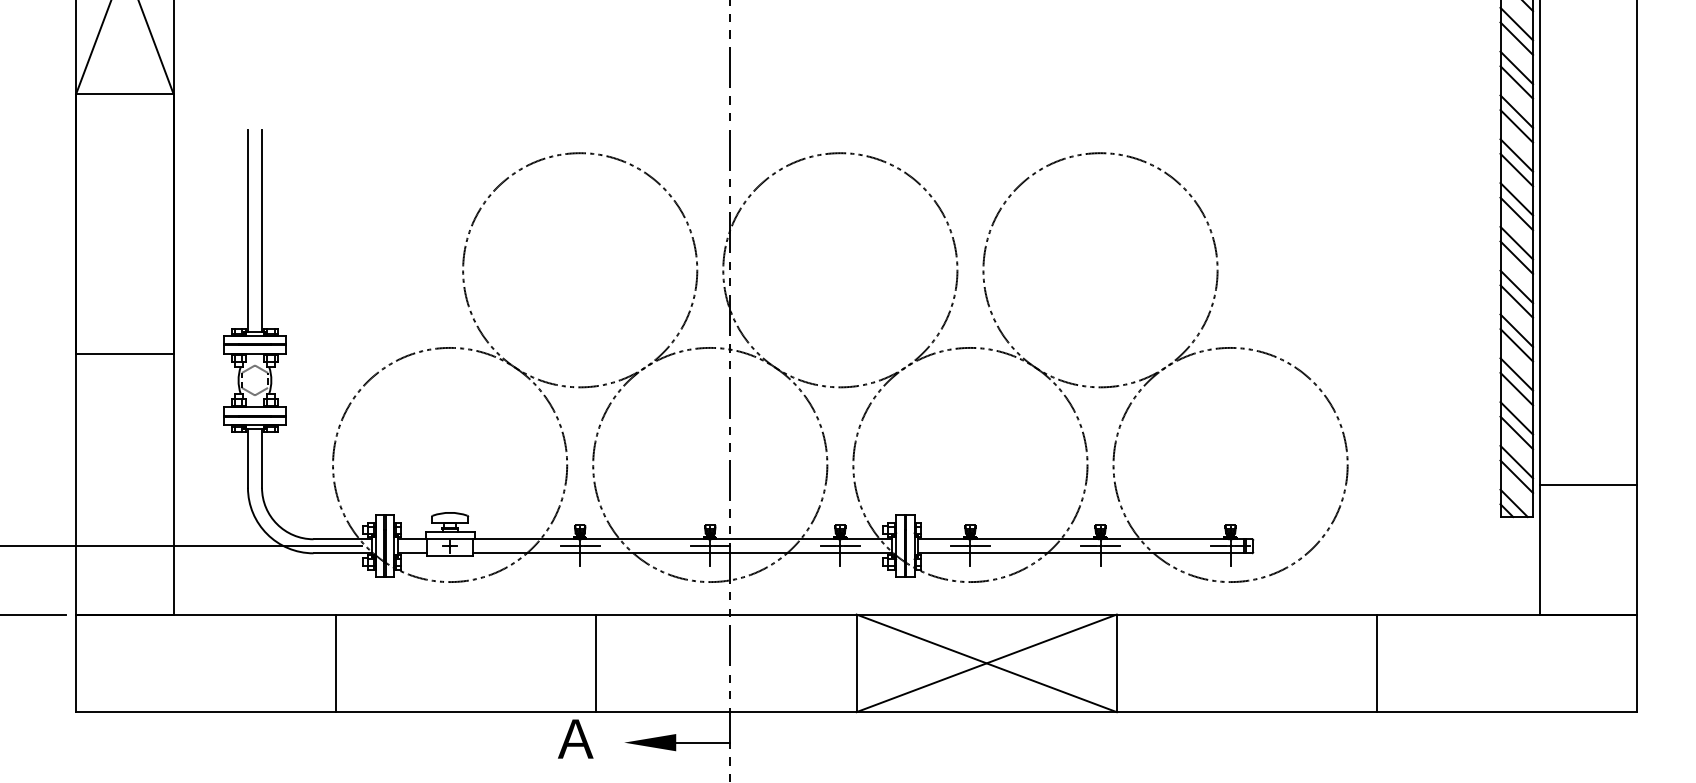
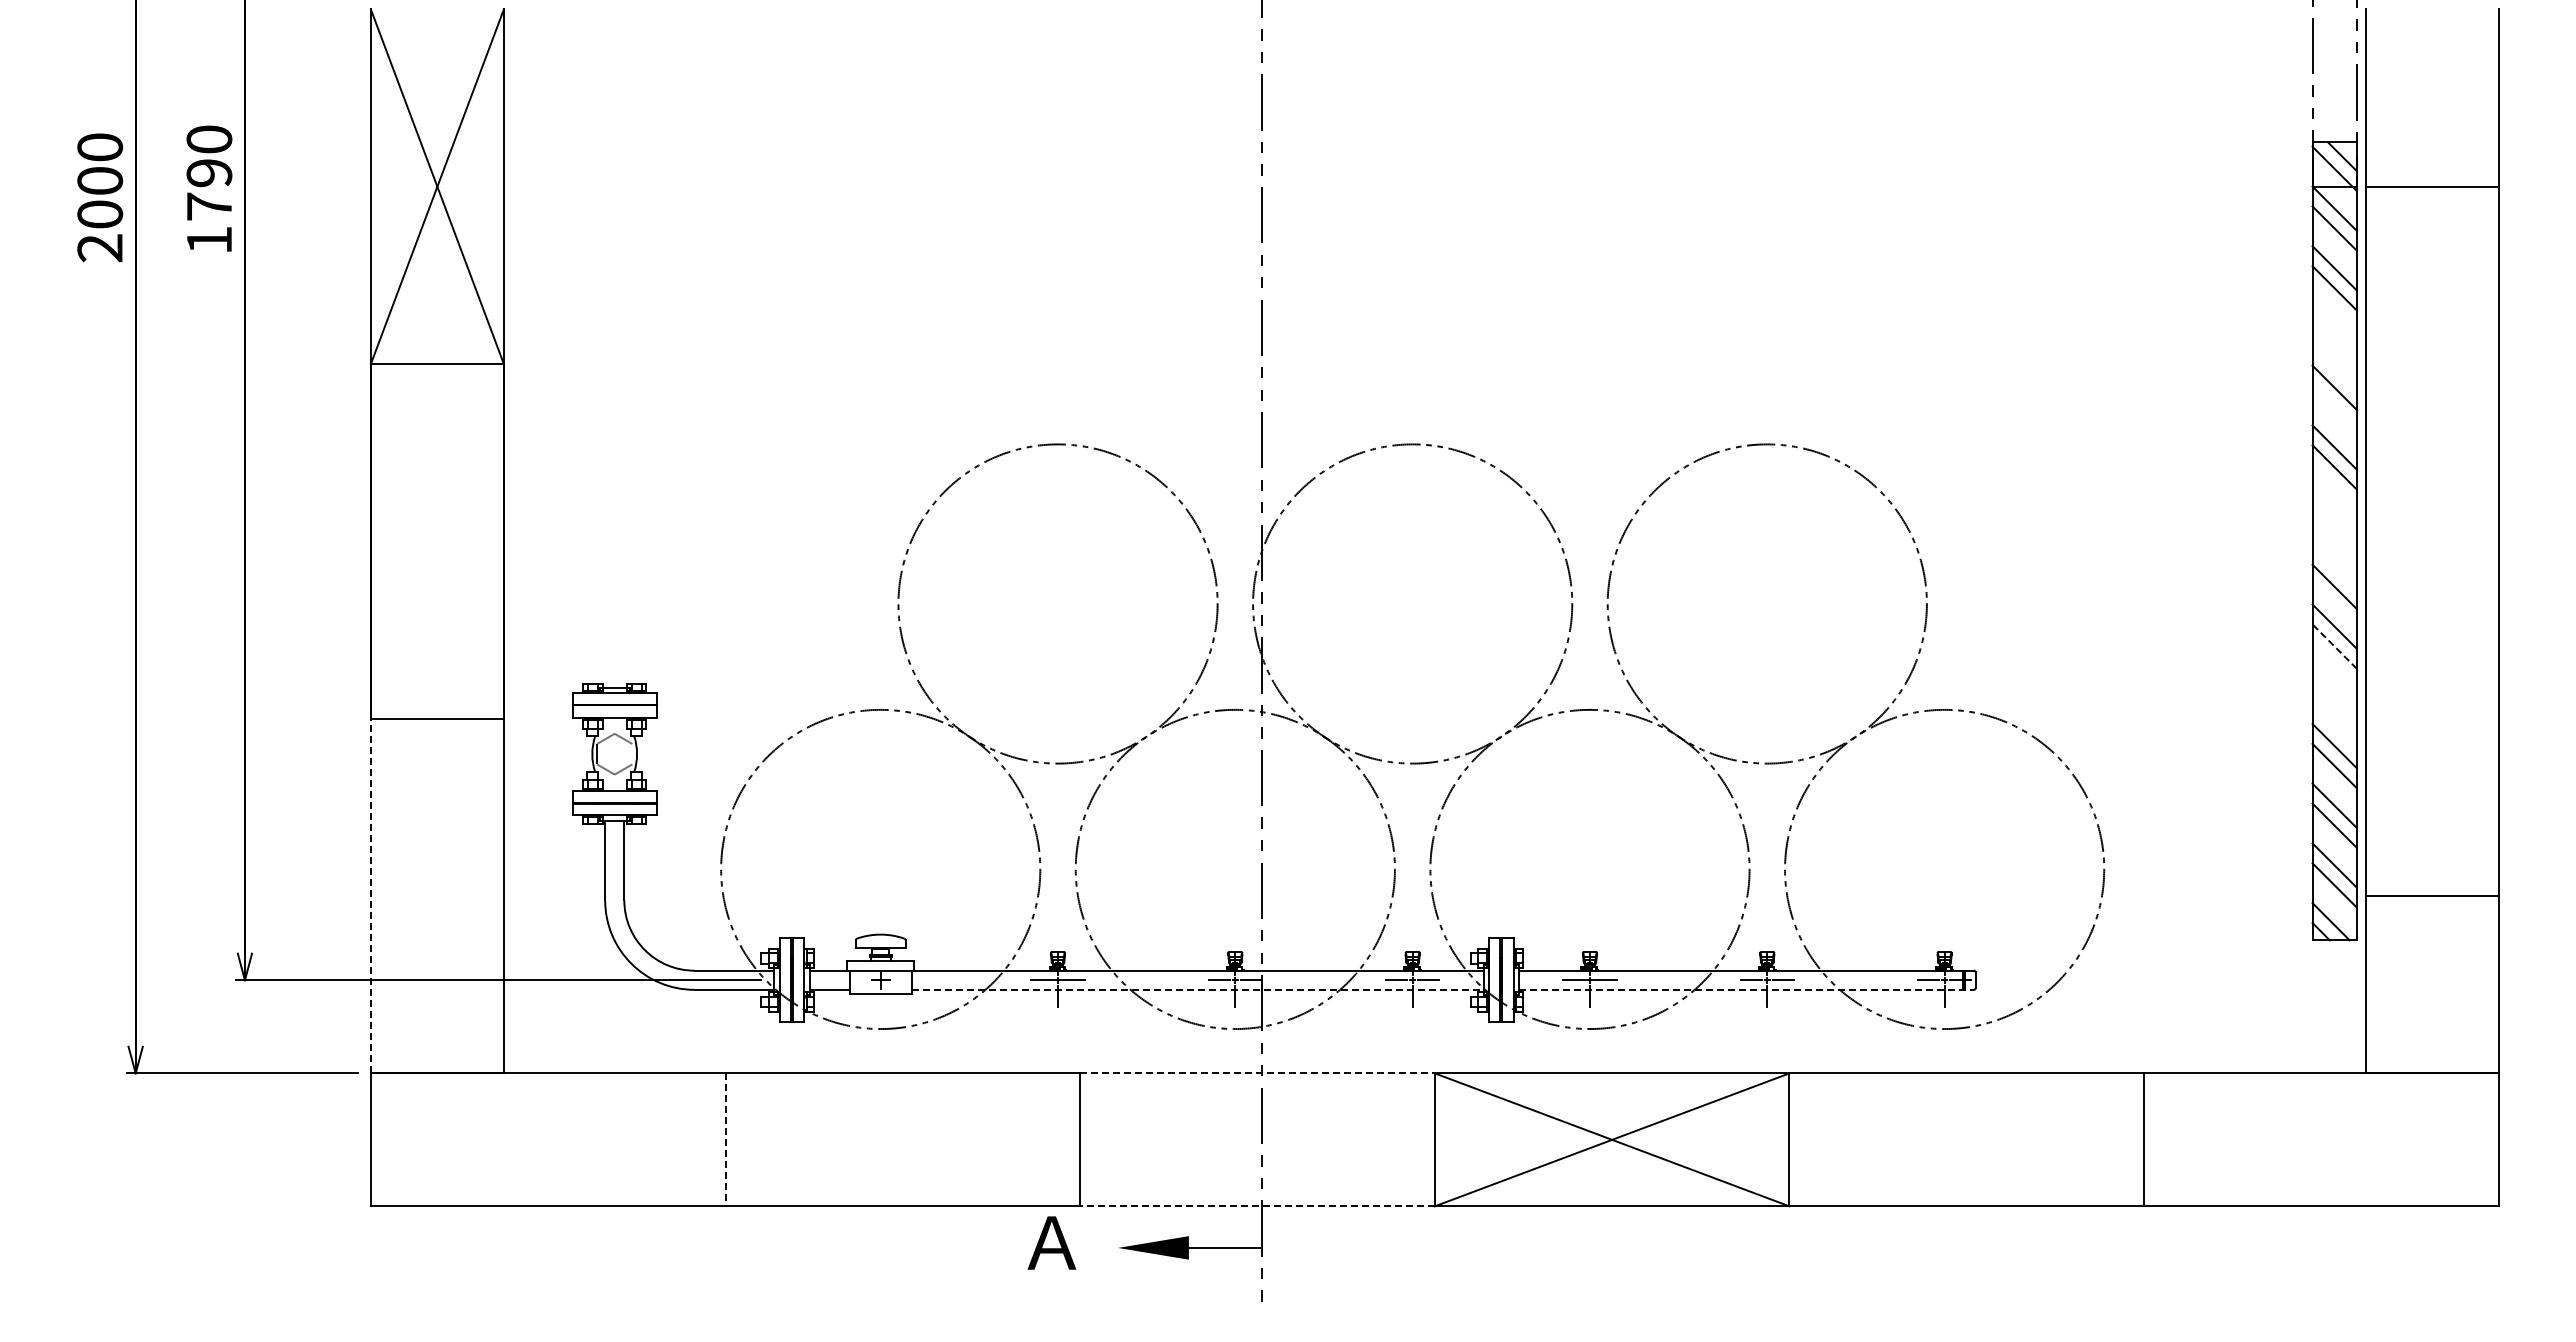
line: (1516, 68) -> (2334, 328), removed
line: (1516, 82) -> (2334, 347), removed
line: (1516, 126) -> (2334, 407), removed
line: (1516, 199) -> (2334, 507), removed
line: (1516, 214) -> (2334, 527), removed
line: (248, 230) -> (605, 549), removed
line: (262, 230) -> (624, 549), removed
line: (1516, 242) -> (2334, 566), removed
line: (1516, 301) -> (2334, 646), solid -> dashed
line: (1516, 330) -> (2334, 686), removed
line: (1516, 345) -> (2334, 706), removed
line: (75, 484) -> (370, 895), solid -> dashed
line: (682, 553) -> (1197, 989), solid -> dashed
line: (1085, 553) -> (1746, 989), solid -> dashed
line: (727, 614) -> (1258, 1073), solid -> dashed
line: (336, 663) -> (725, 1140), solid -> dashed
line: (726, 712) -> (1257, 1206), solid -> dashed

